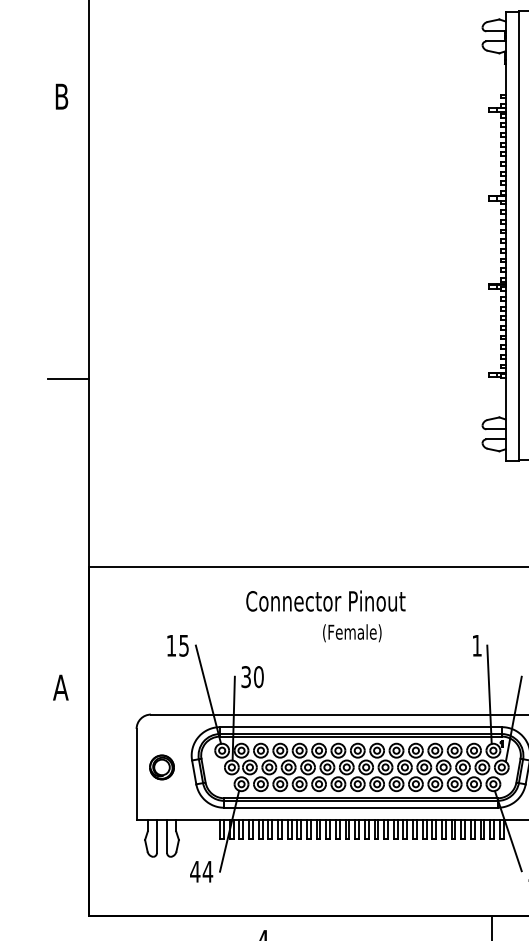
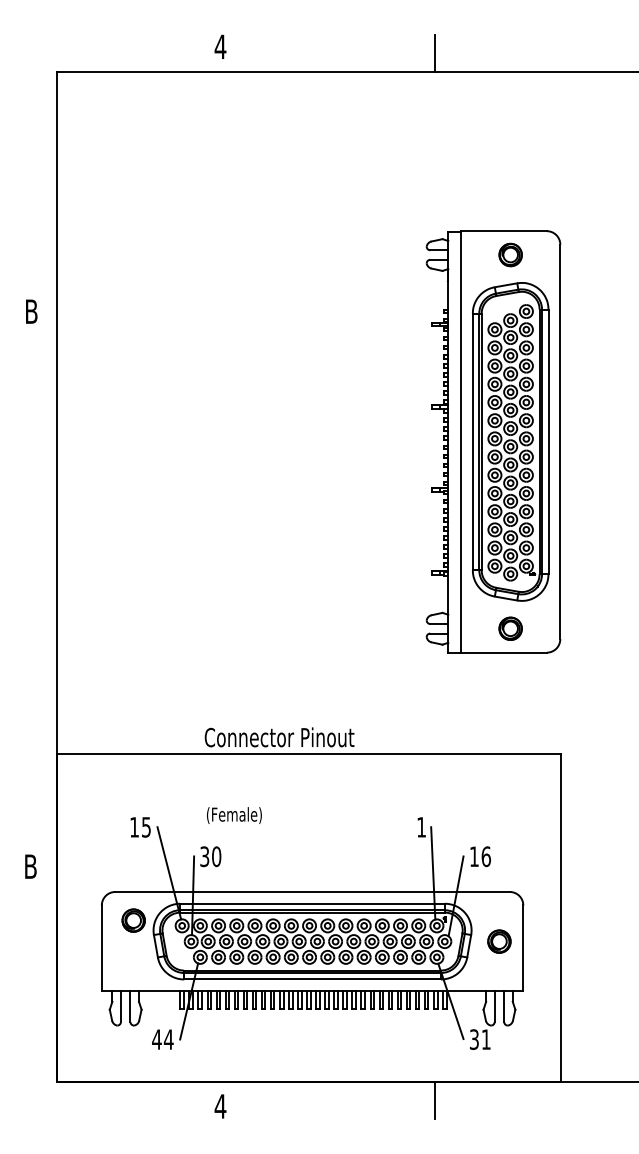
line: (68, 379) -> (37, 577), removed
text: (325, 601) -> (279, 737), moved
text: (352, 633) -> (234, 815), moved
text: (60, 687) -> (30, 866), A -> B
part: (161, 767) -> (133, 920), moved

